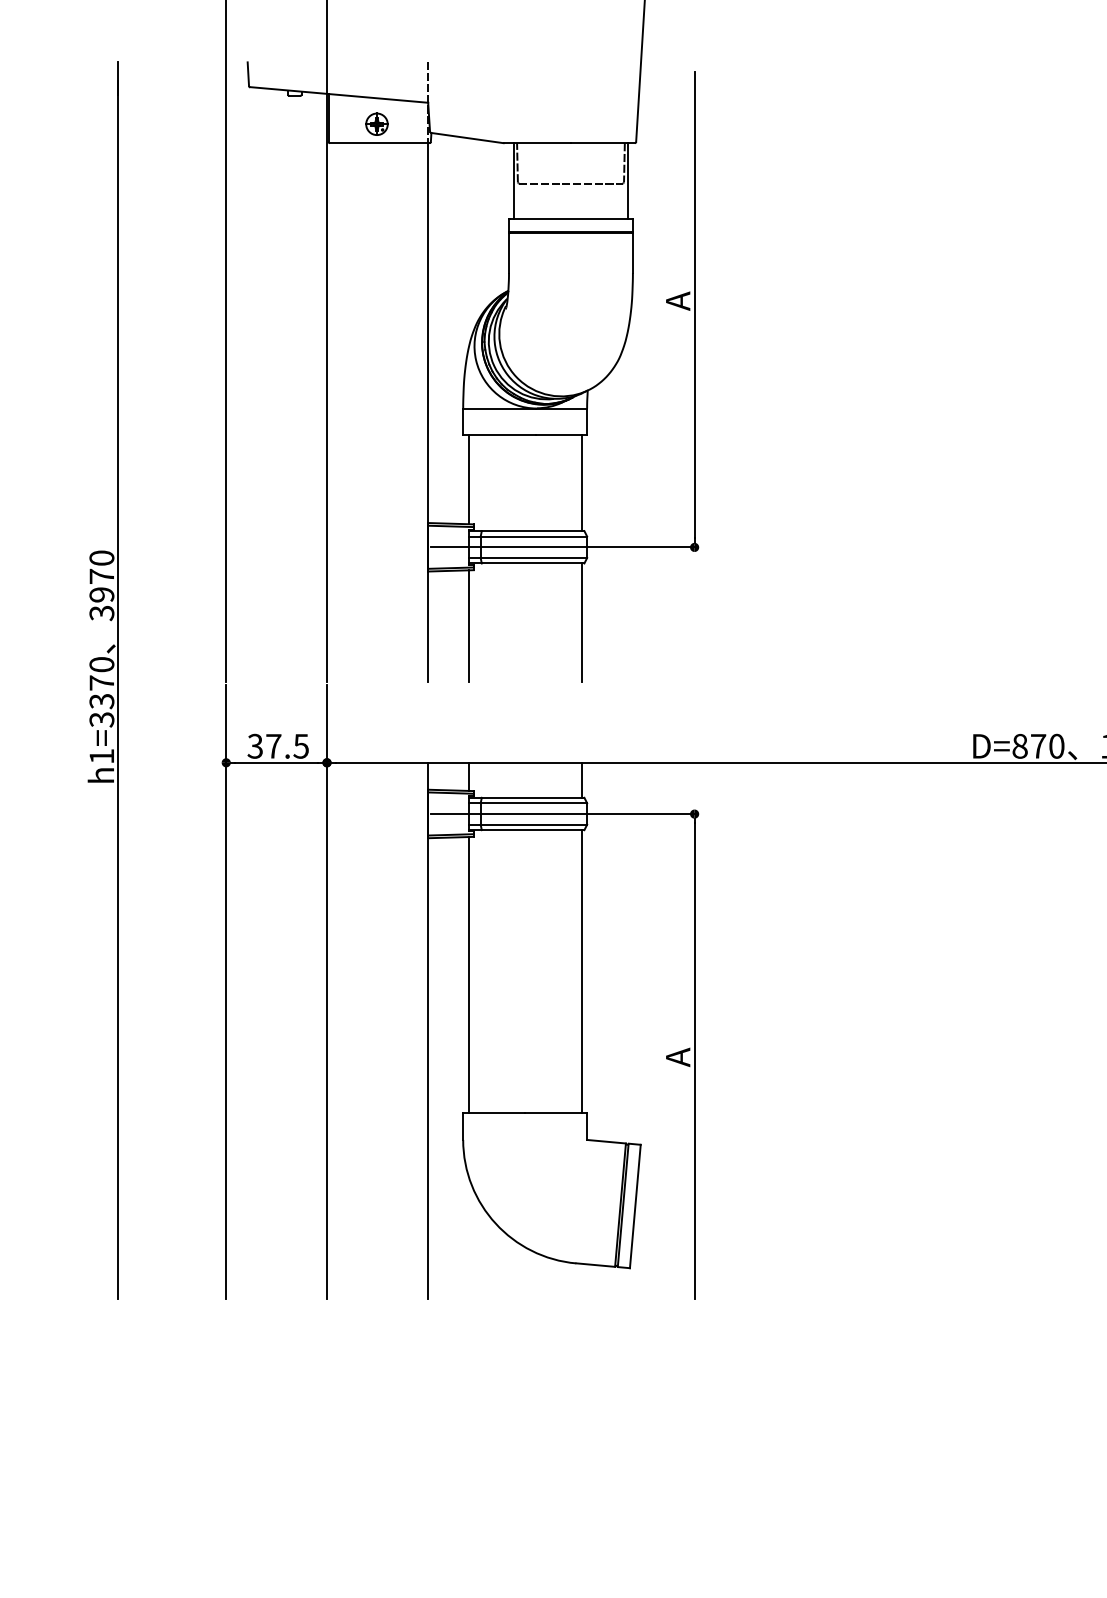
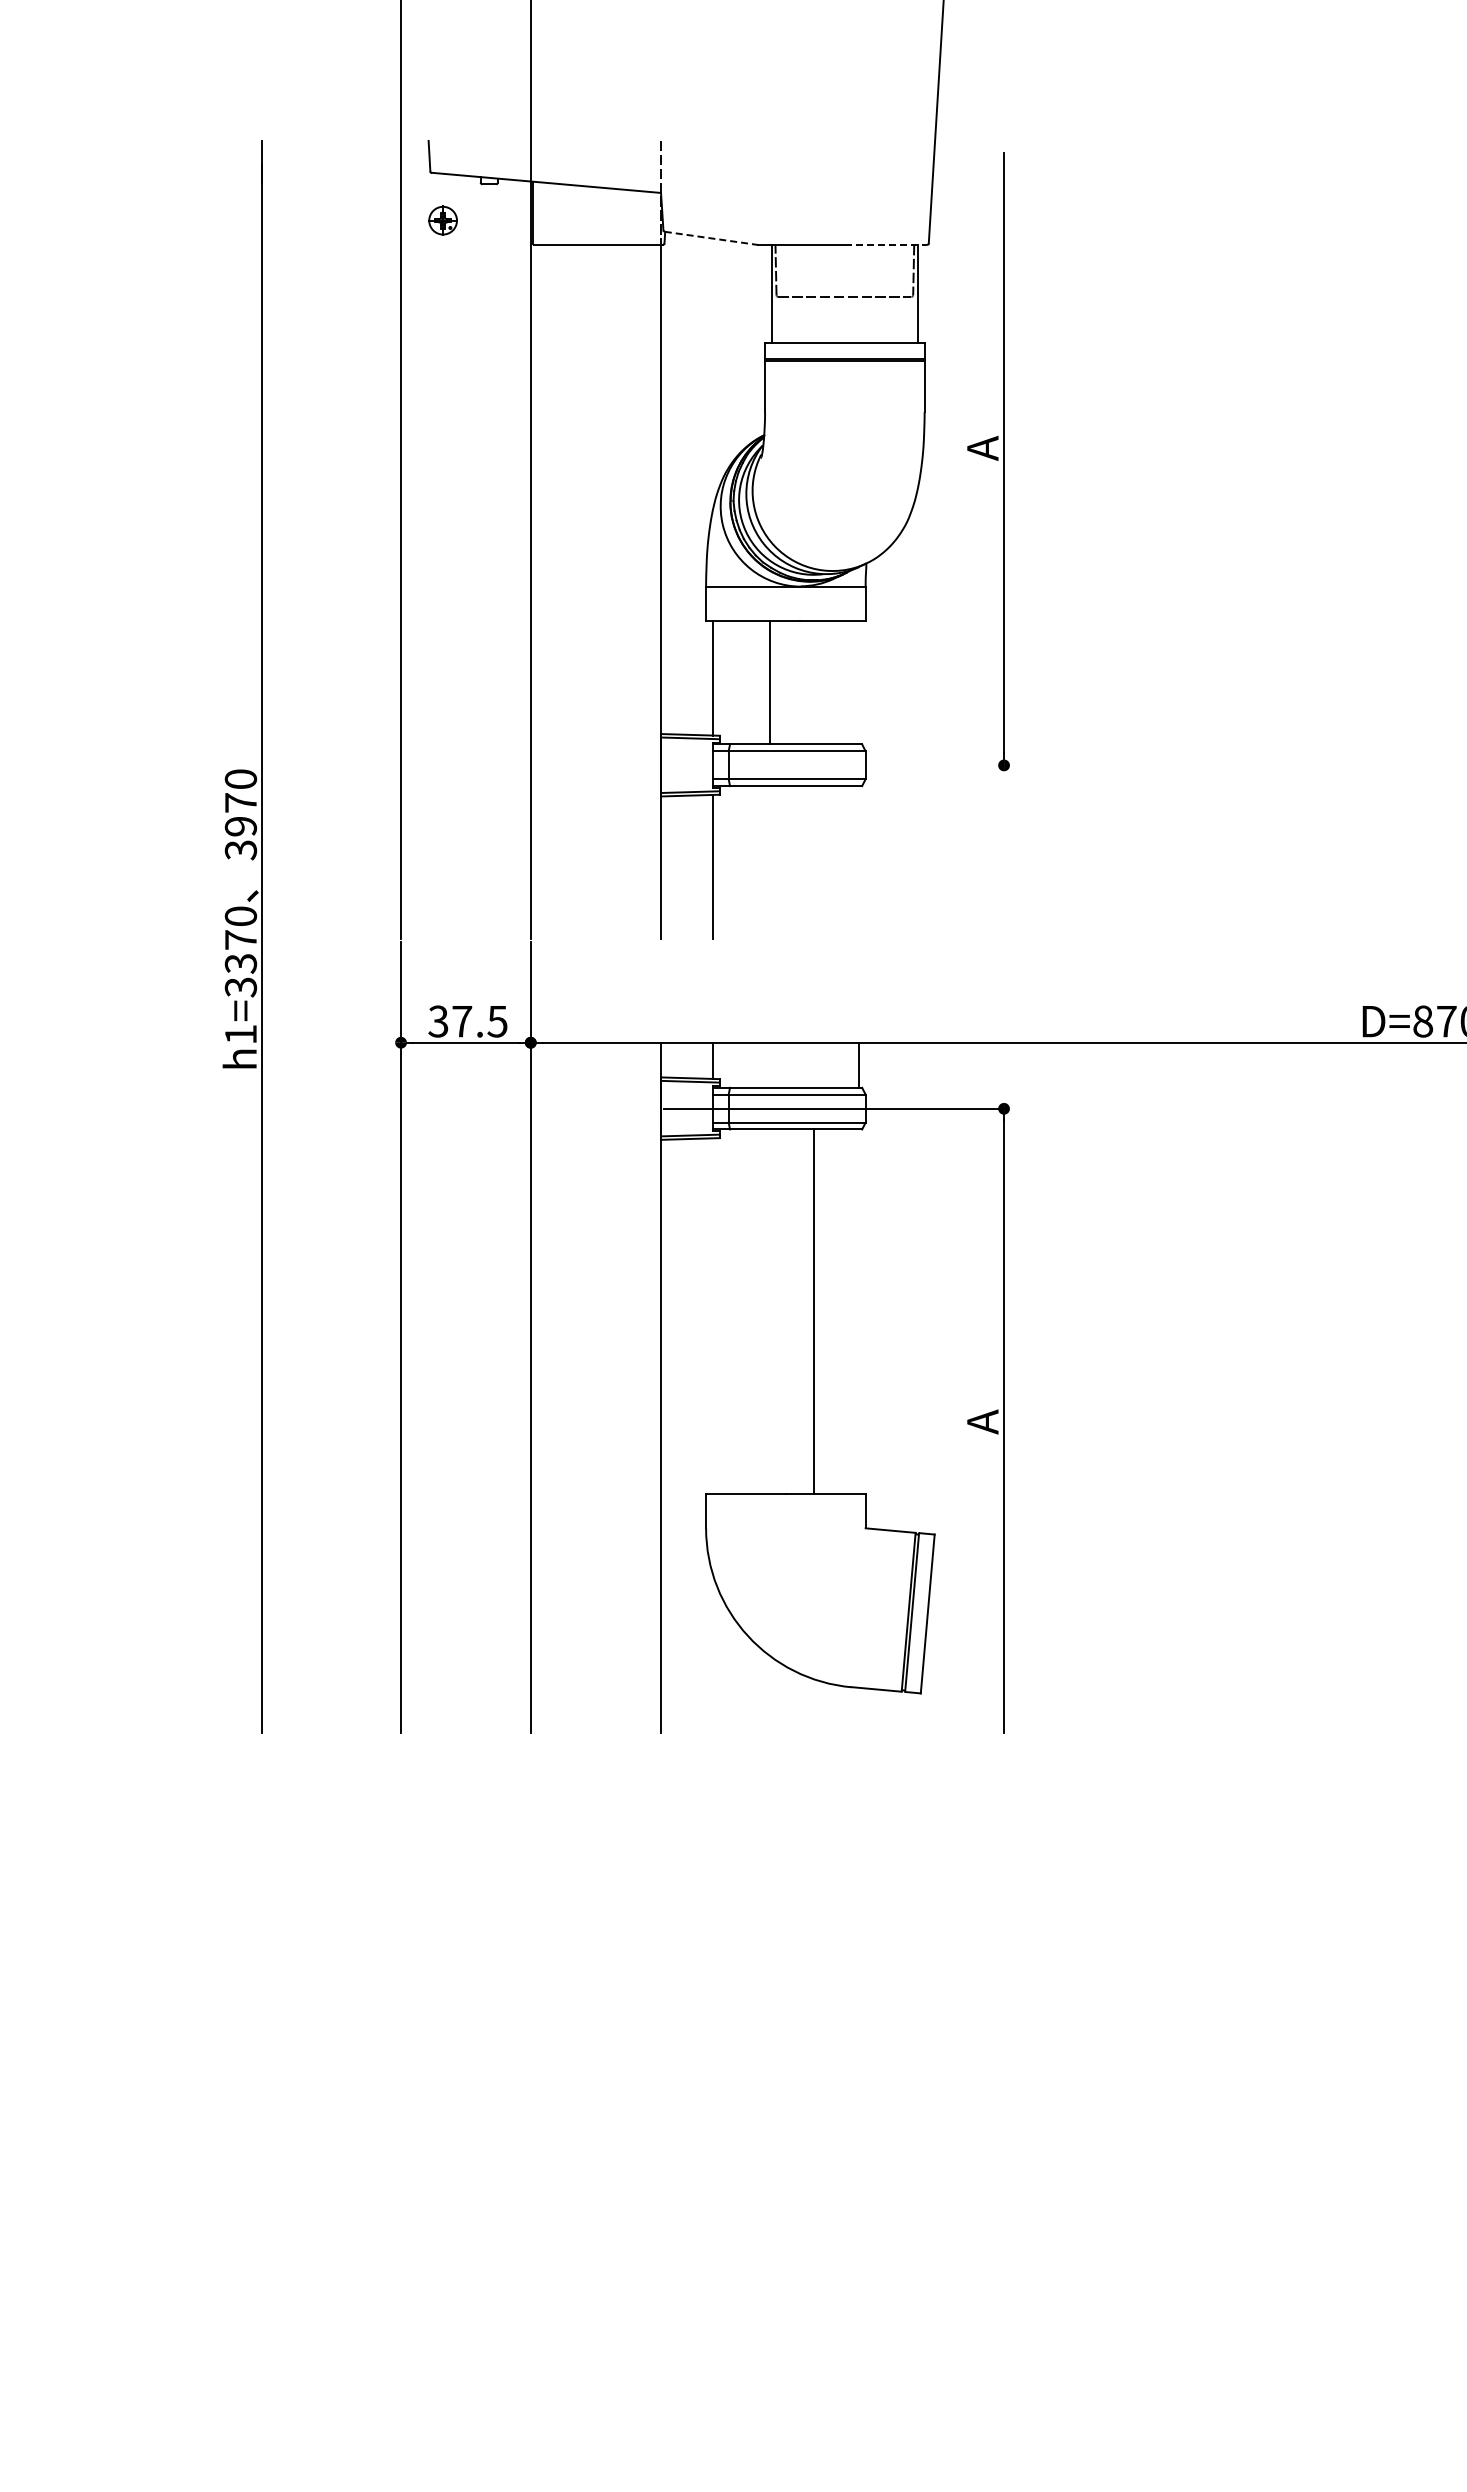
part: (376, 124) -> (442, 220), moved
line: (467, 138) -> (711, 238), solid -> dashed
line: (603, 142) -> (886, 244), solid -> dashed
line: (581, 483) -> (769, 682), moved
line: (563, 547) -> (835, 765), removed
line: (581, 622) -> (858, 862), removed
line: (581, 971) -> (813, 1311), moved
line: (468, 974) -> (713, 1315), removed

